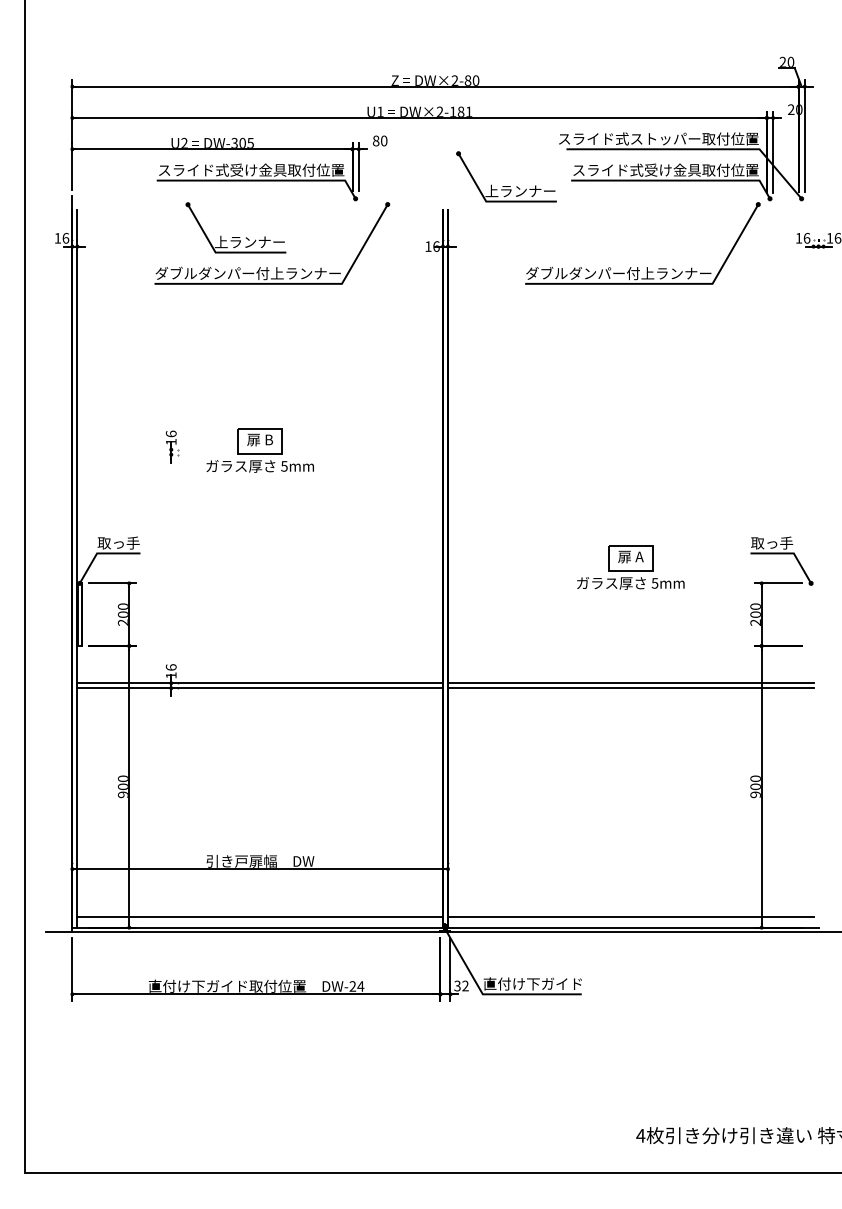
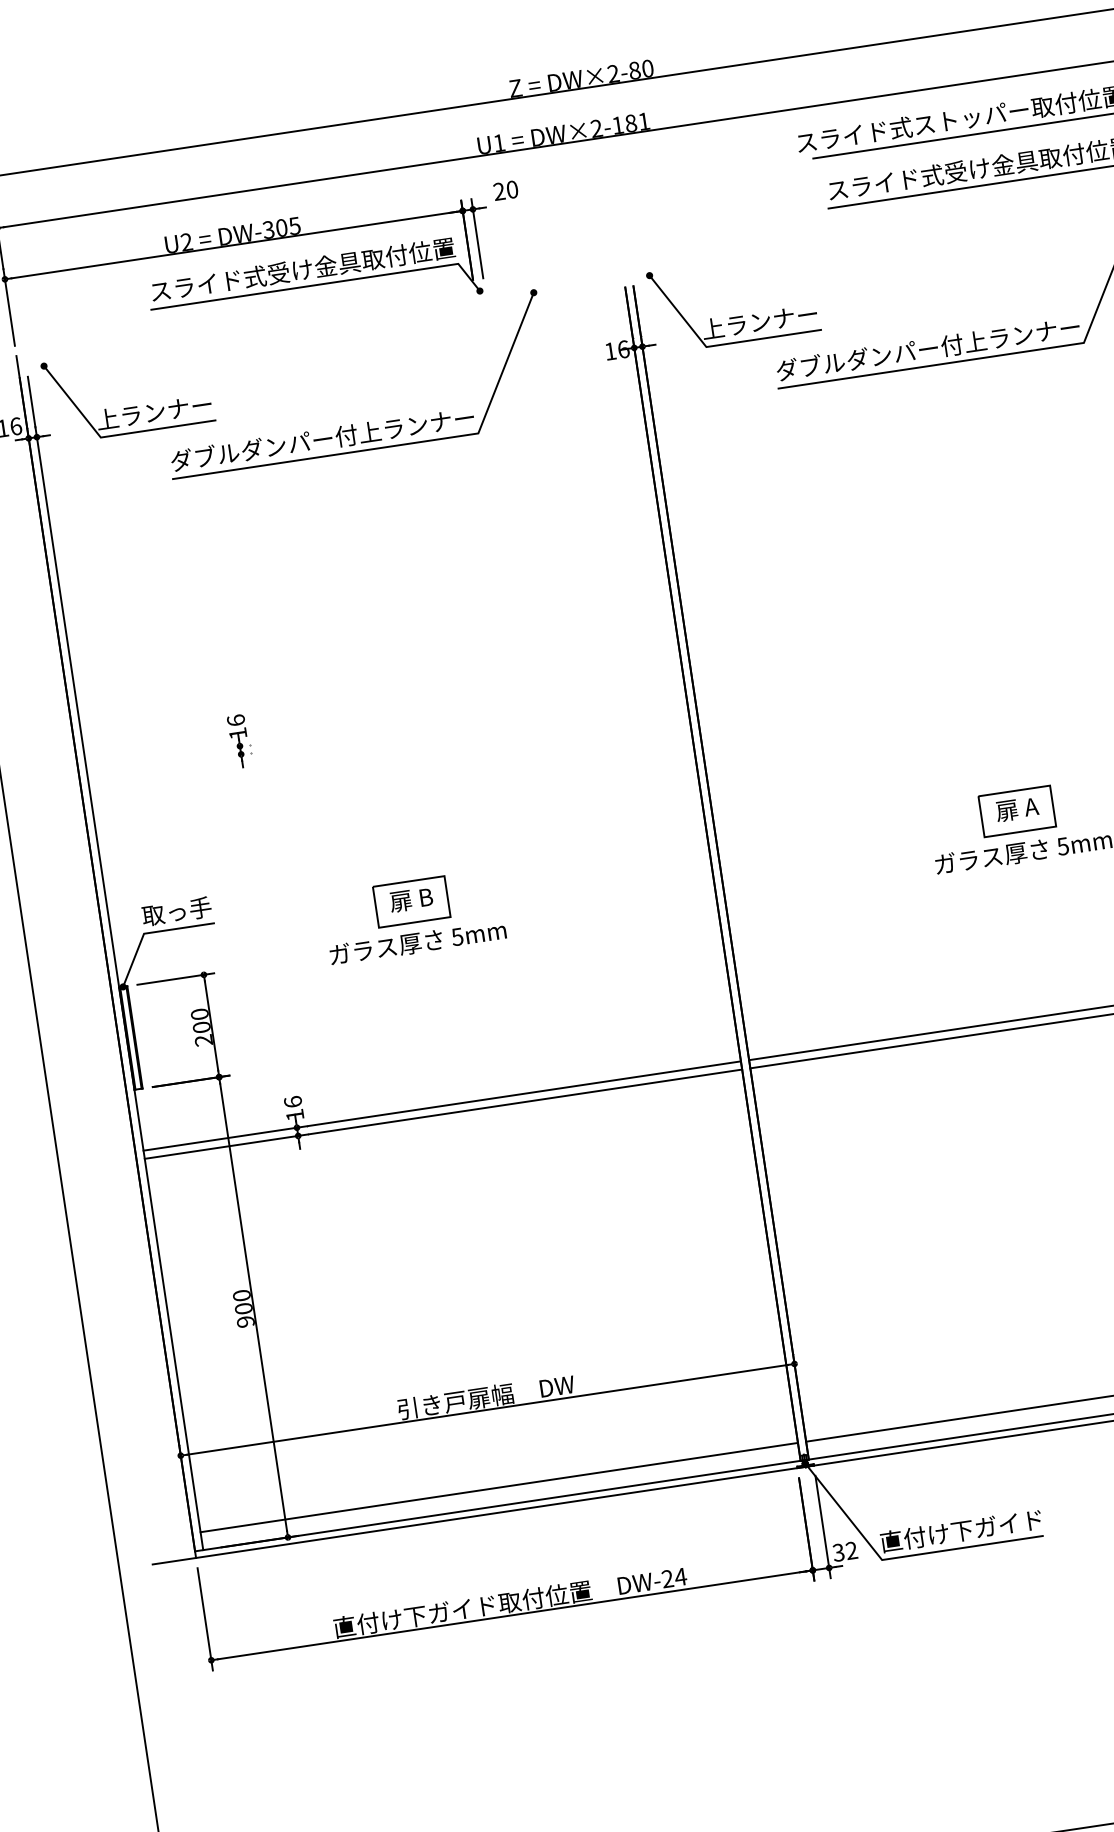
text: (375, 140) -> (498, 190), 80 -> 20
part: (506, 186) -> (735, 317), moved
part: (235, 237) -> (129, 408), moved
part: (259, 450) -> (412, 917), moved

